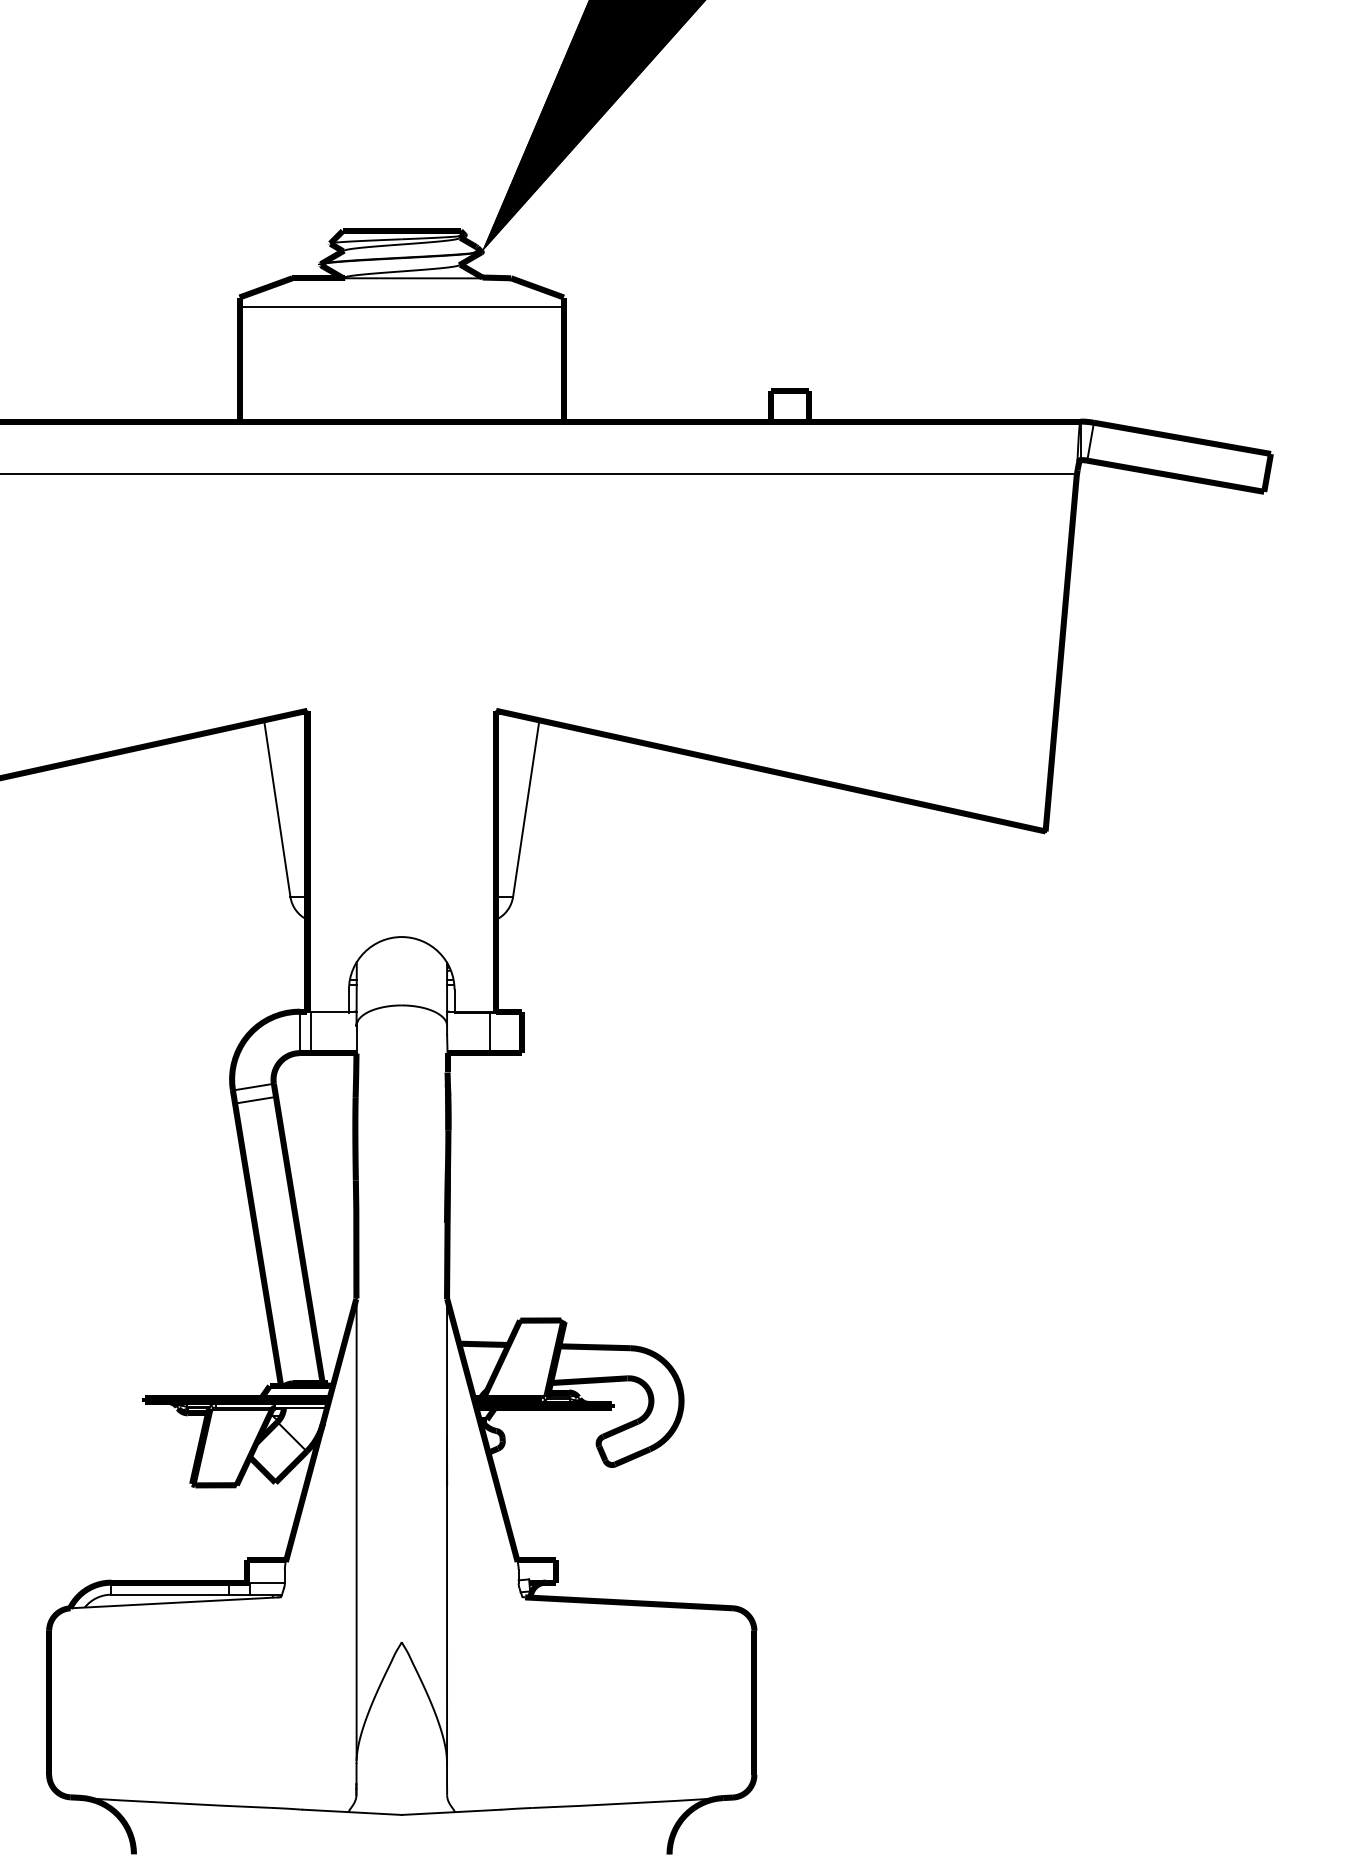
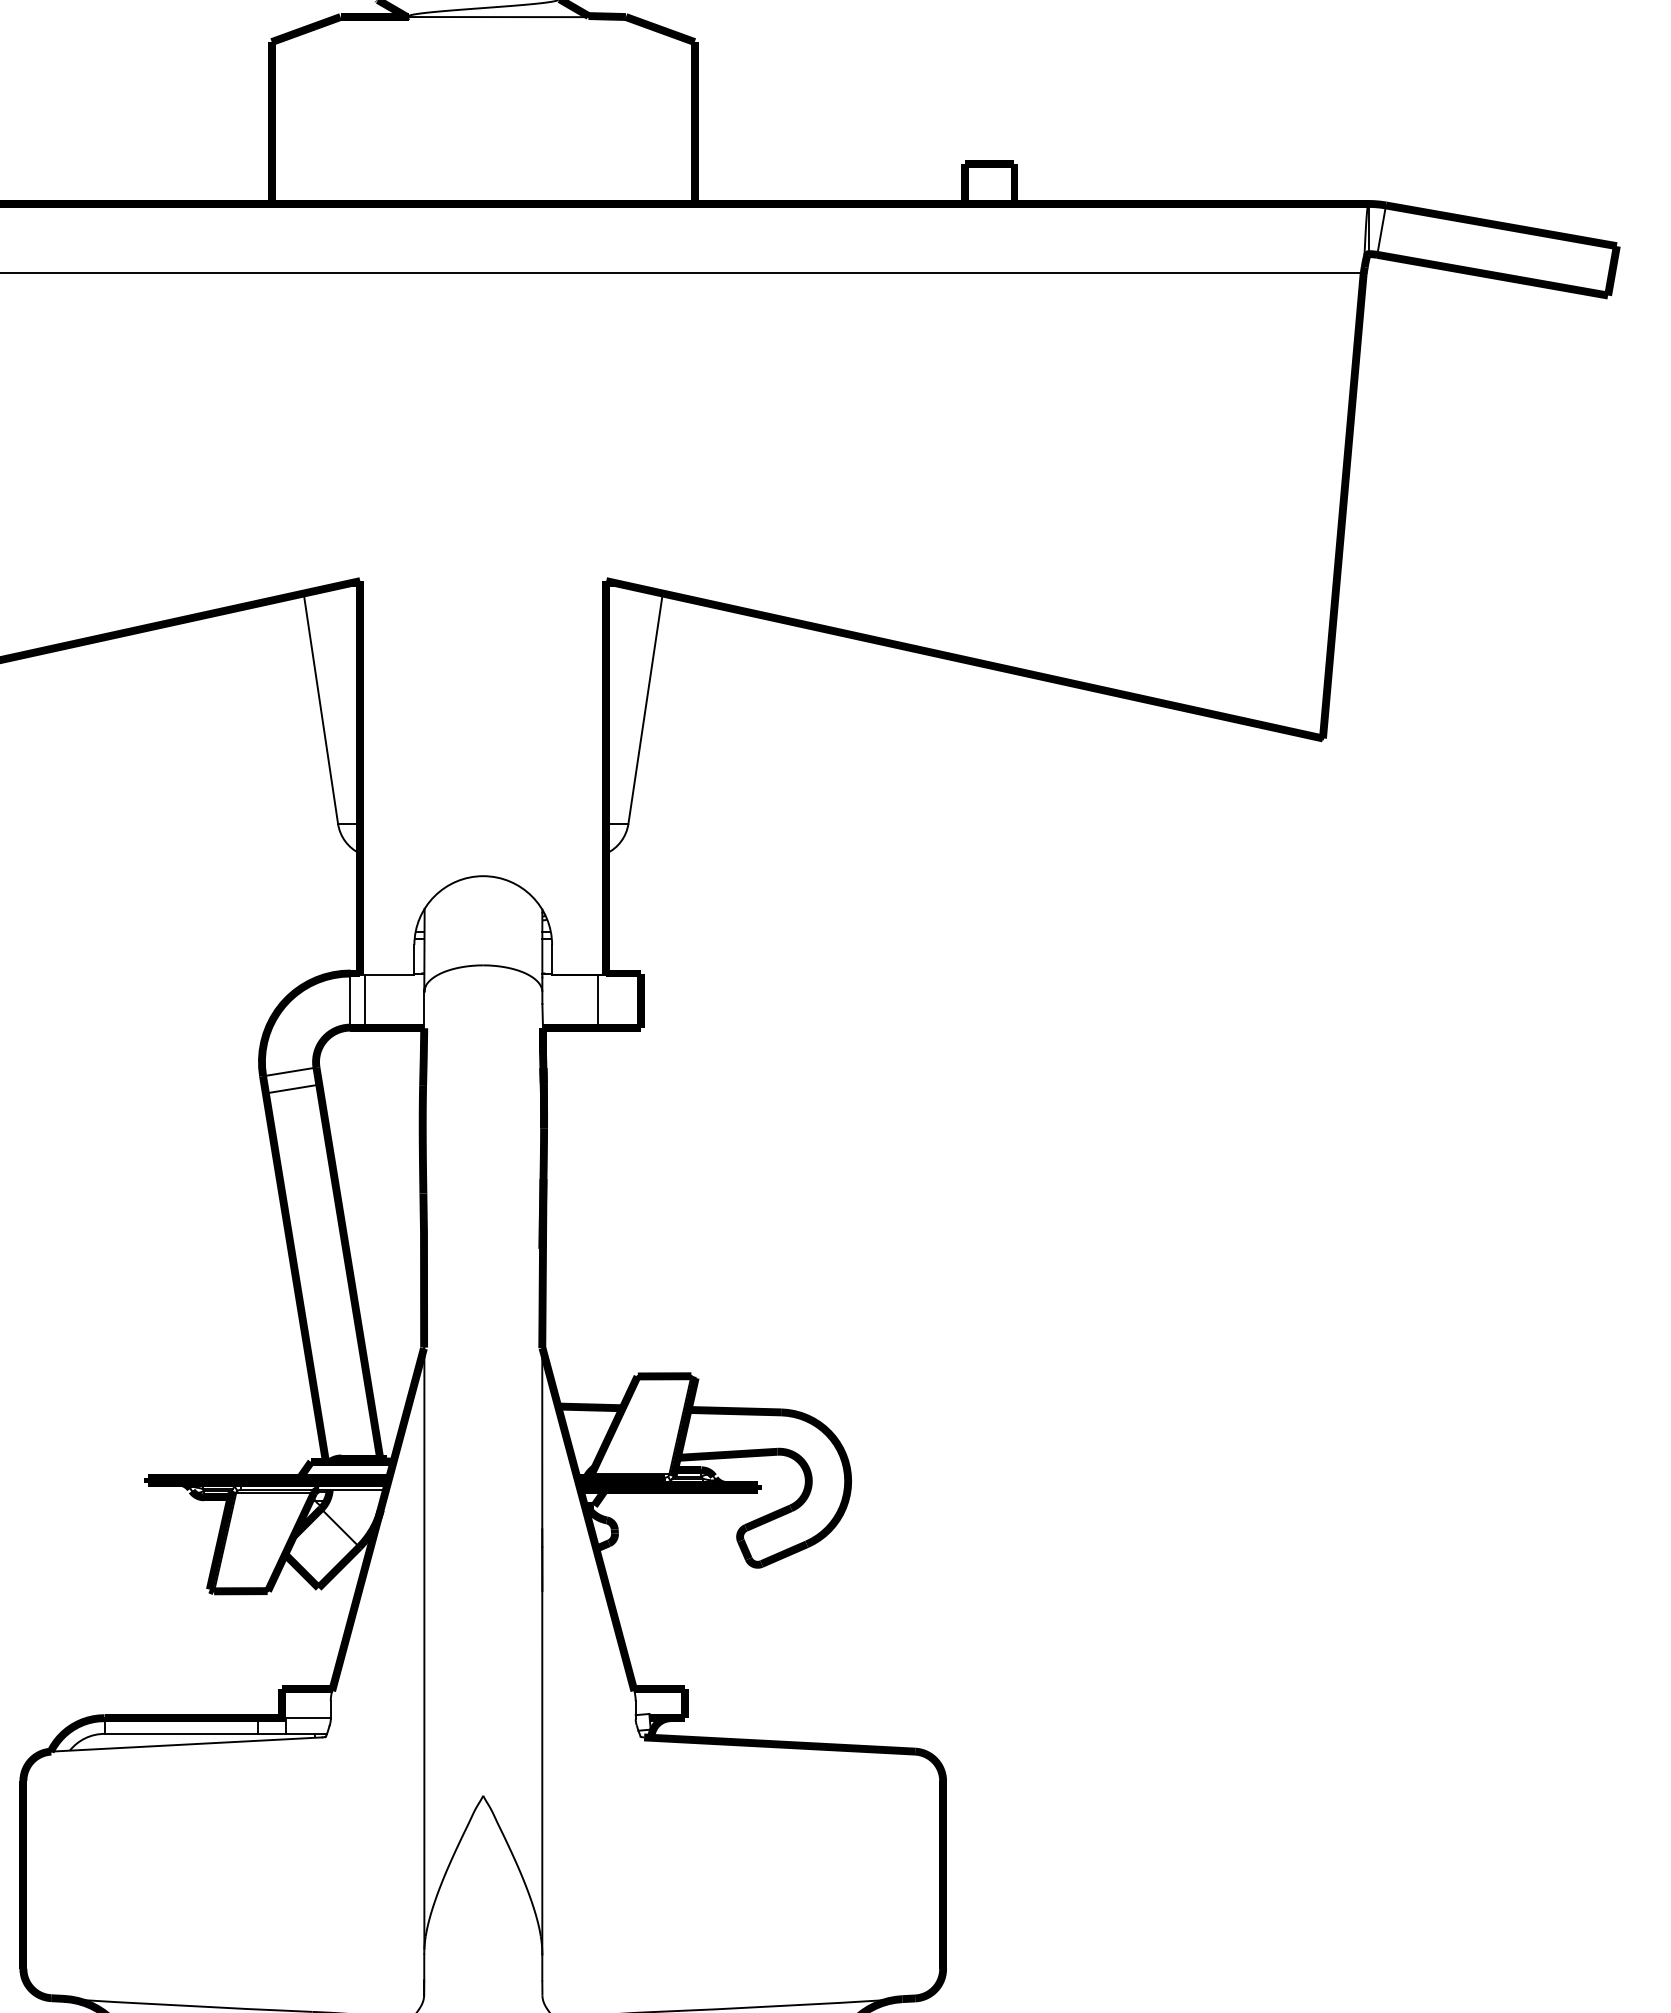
line: (401, 307) -> (482, 55), removed

